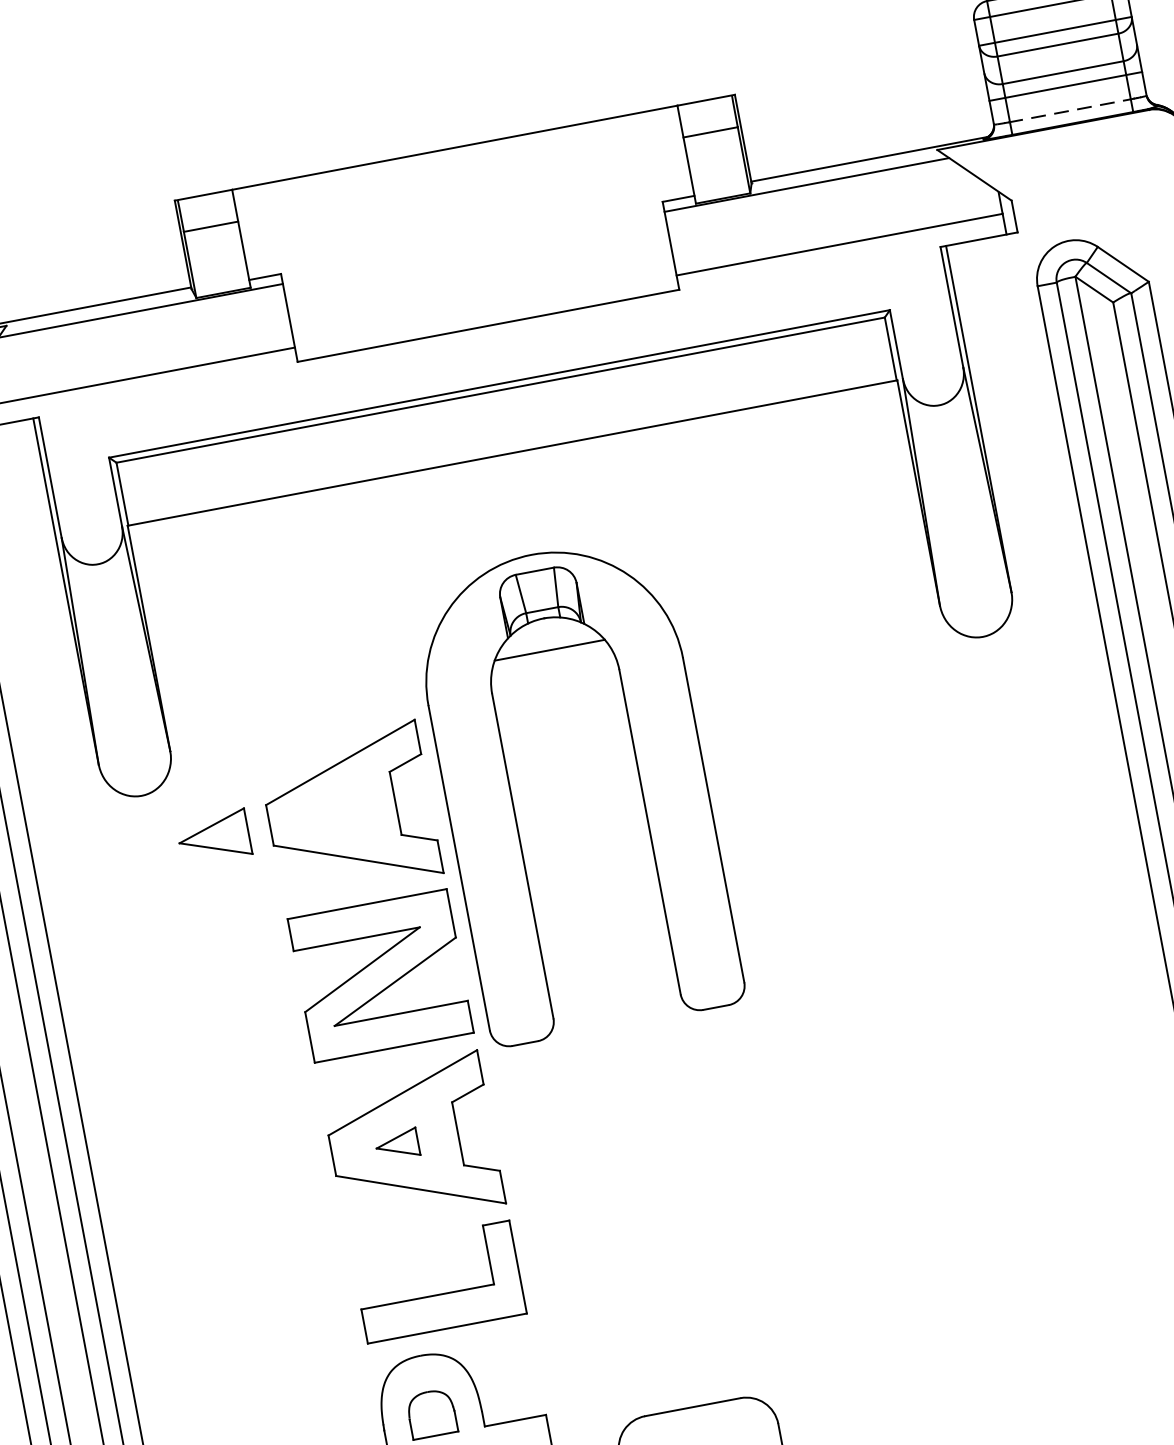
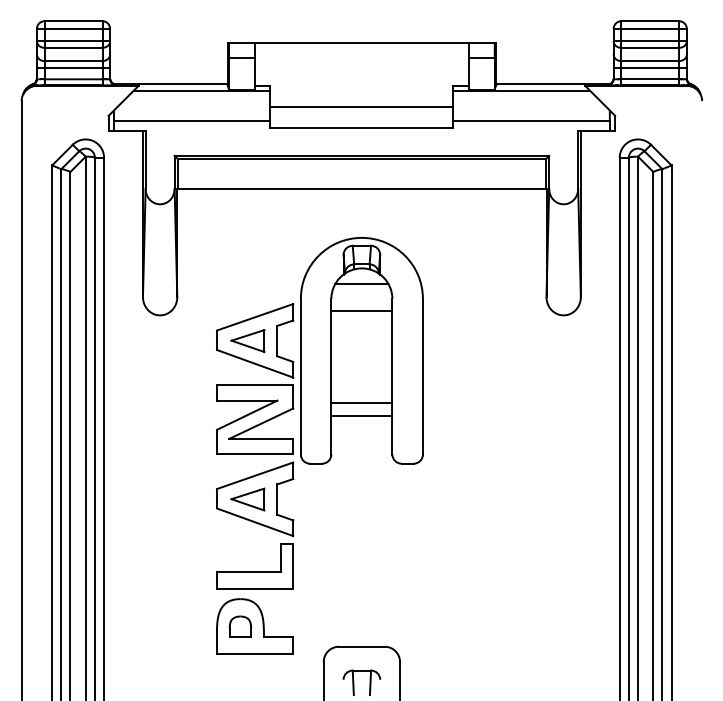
line: (1070, 110) -> (650, 79), dashed -> solid
line: (479, 281) -> (361, 106), added
line: (559, 708) -> (361, 311), added
part: (212, 836) -> (247, 340), moved
line: (596, 900) -> (361, 403), added
line: (601, 927) -> (361, 416), added
part: (396, 1145) -> (247, 499), size x1.67

